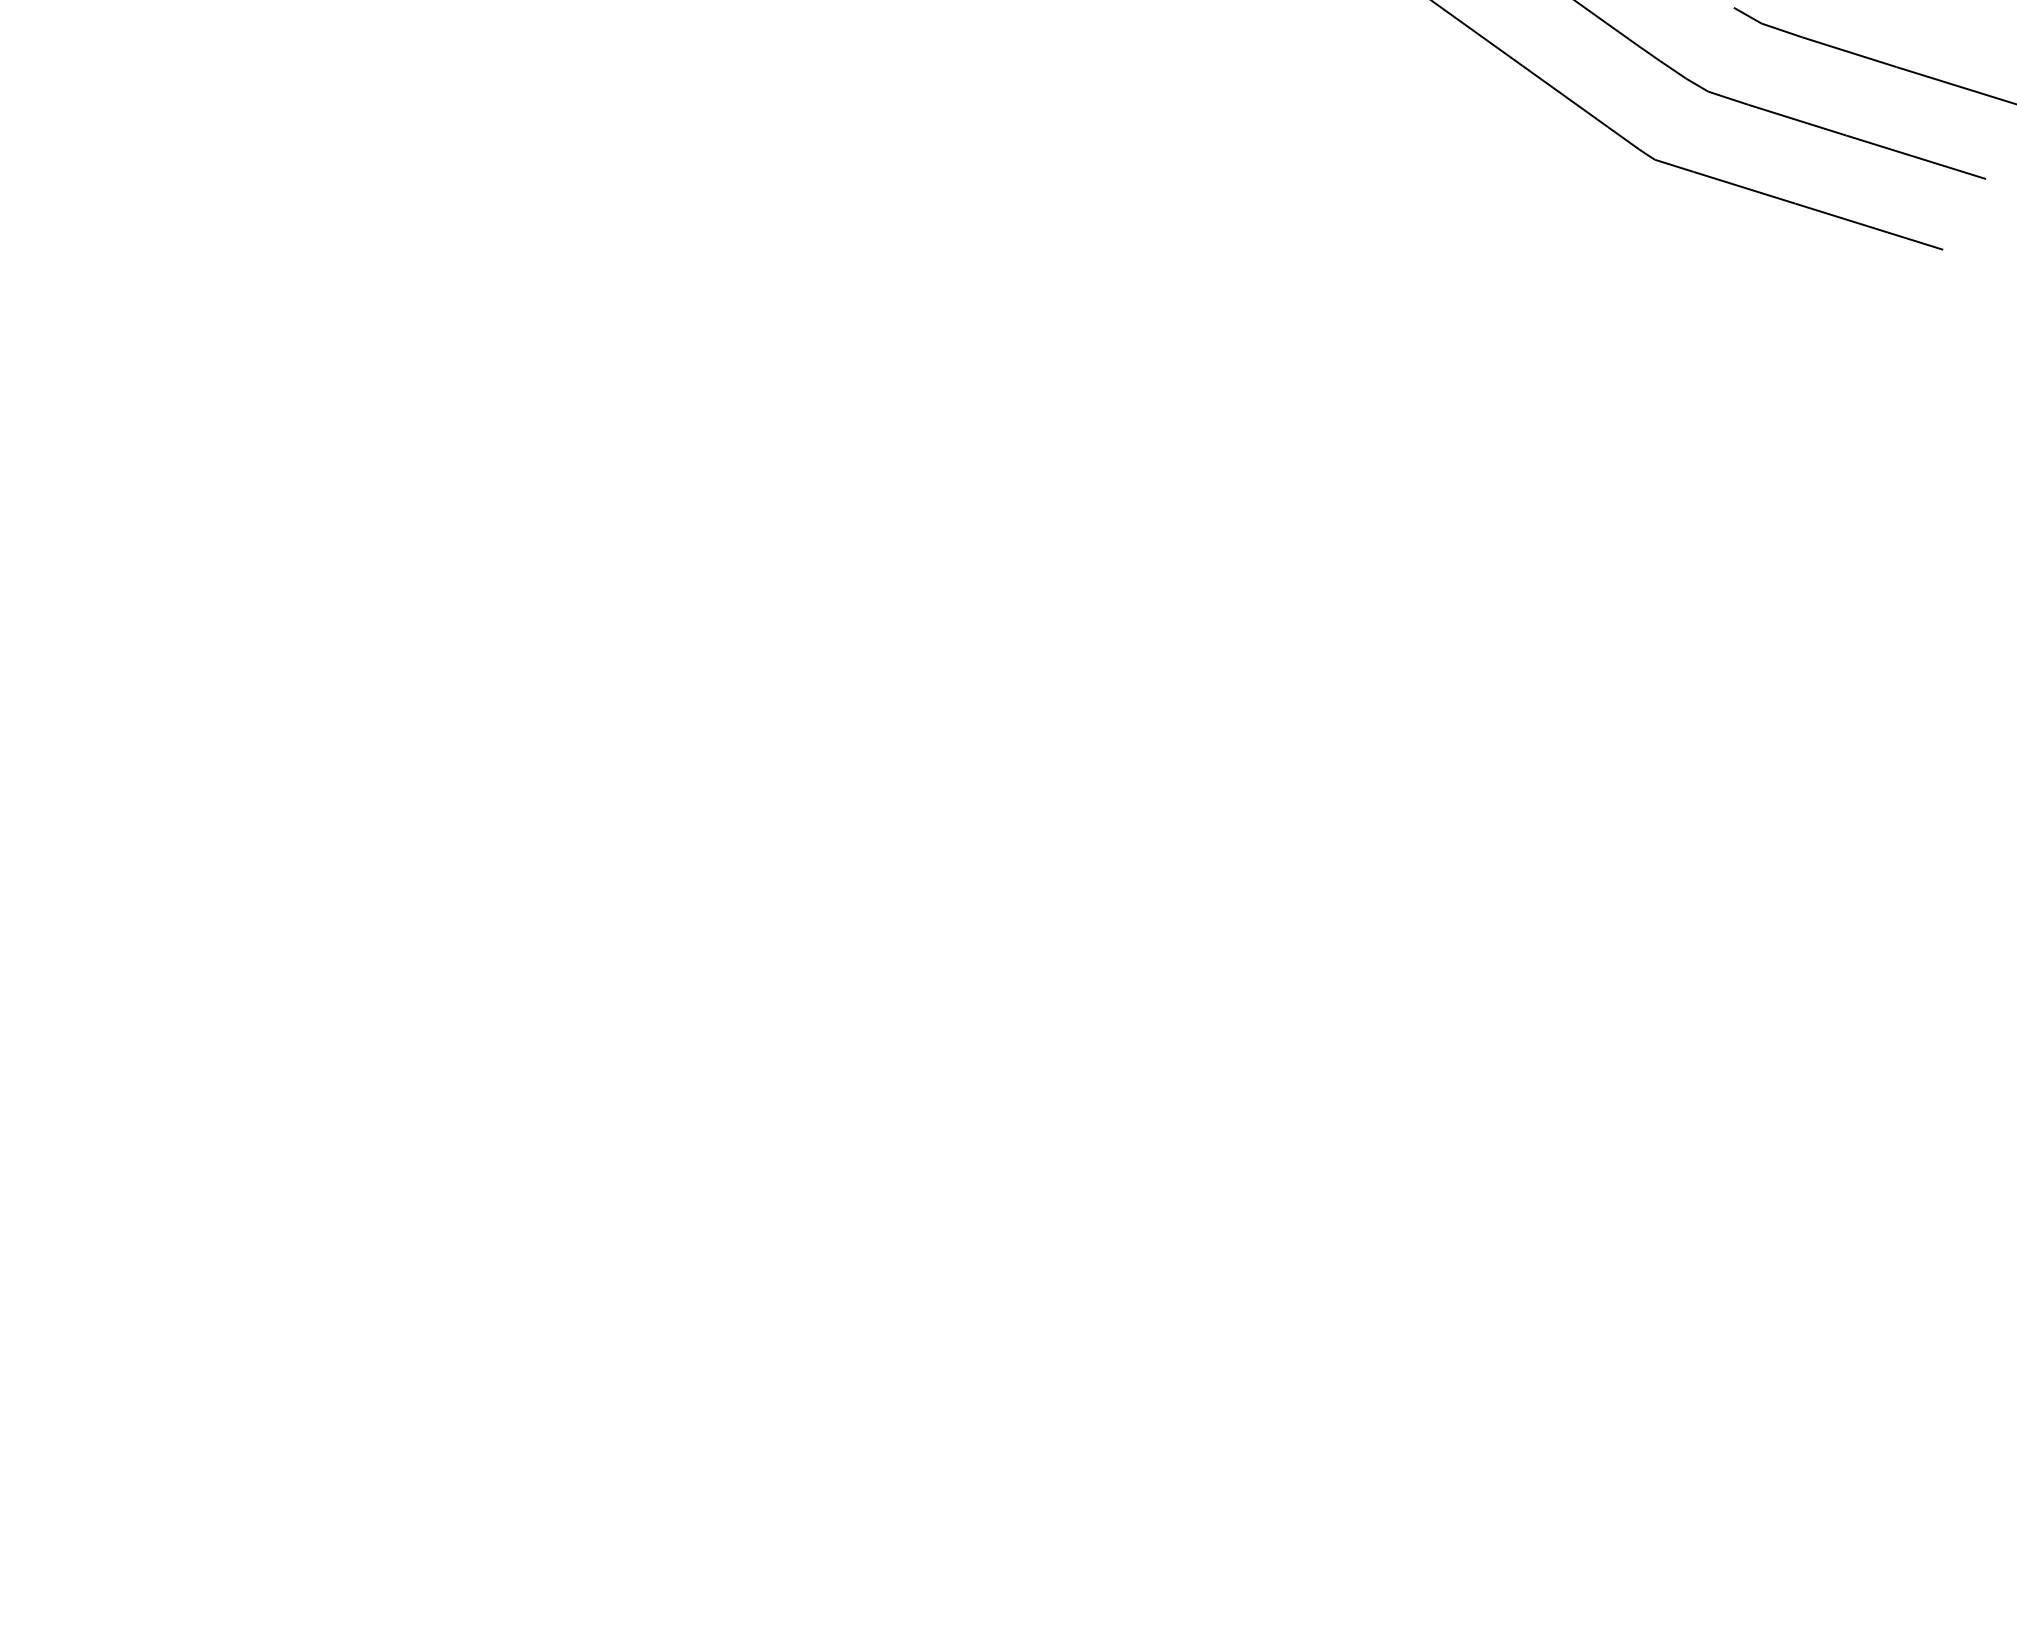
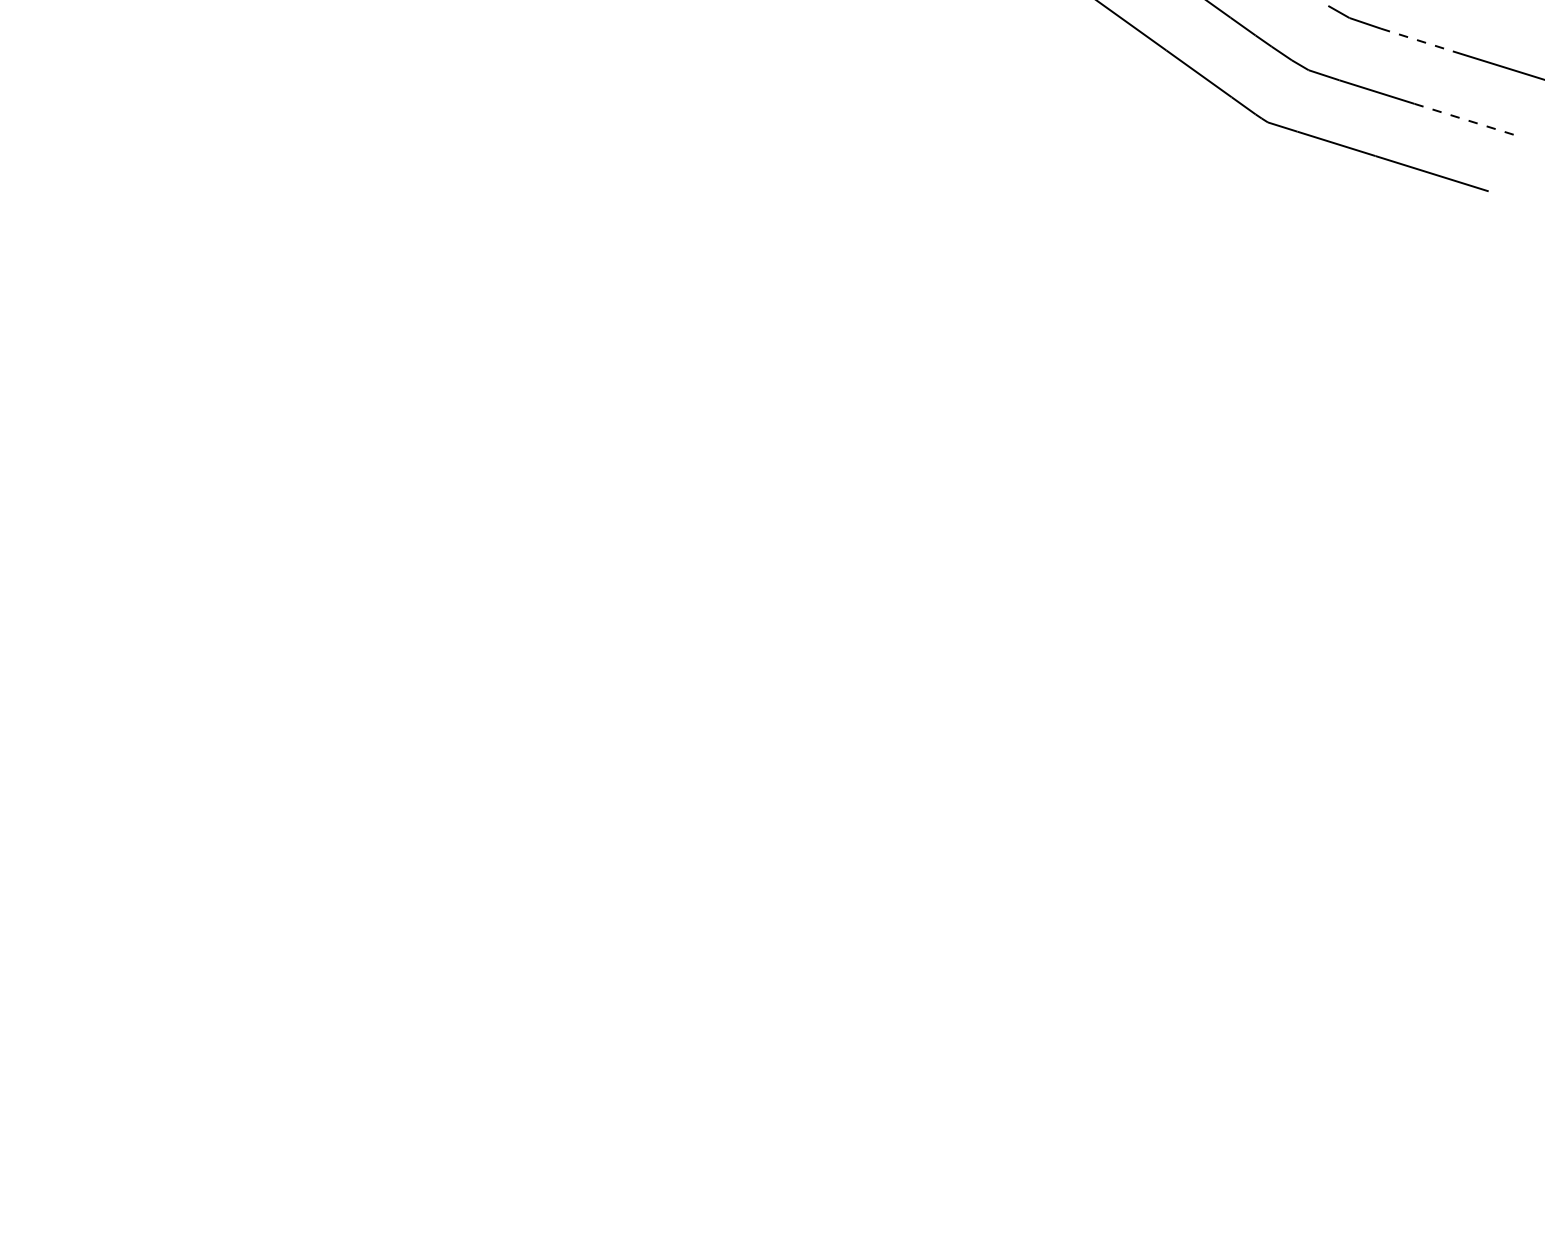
line: (1850, 52) -> (1417, 40), solid -> dashed
line: (1916, 157) -> (1468, 120), solid -> dashed

